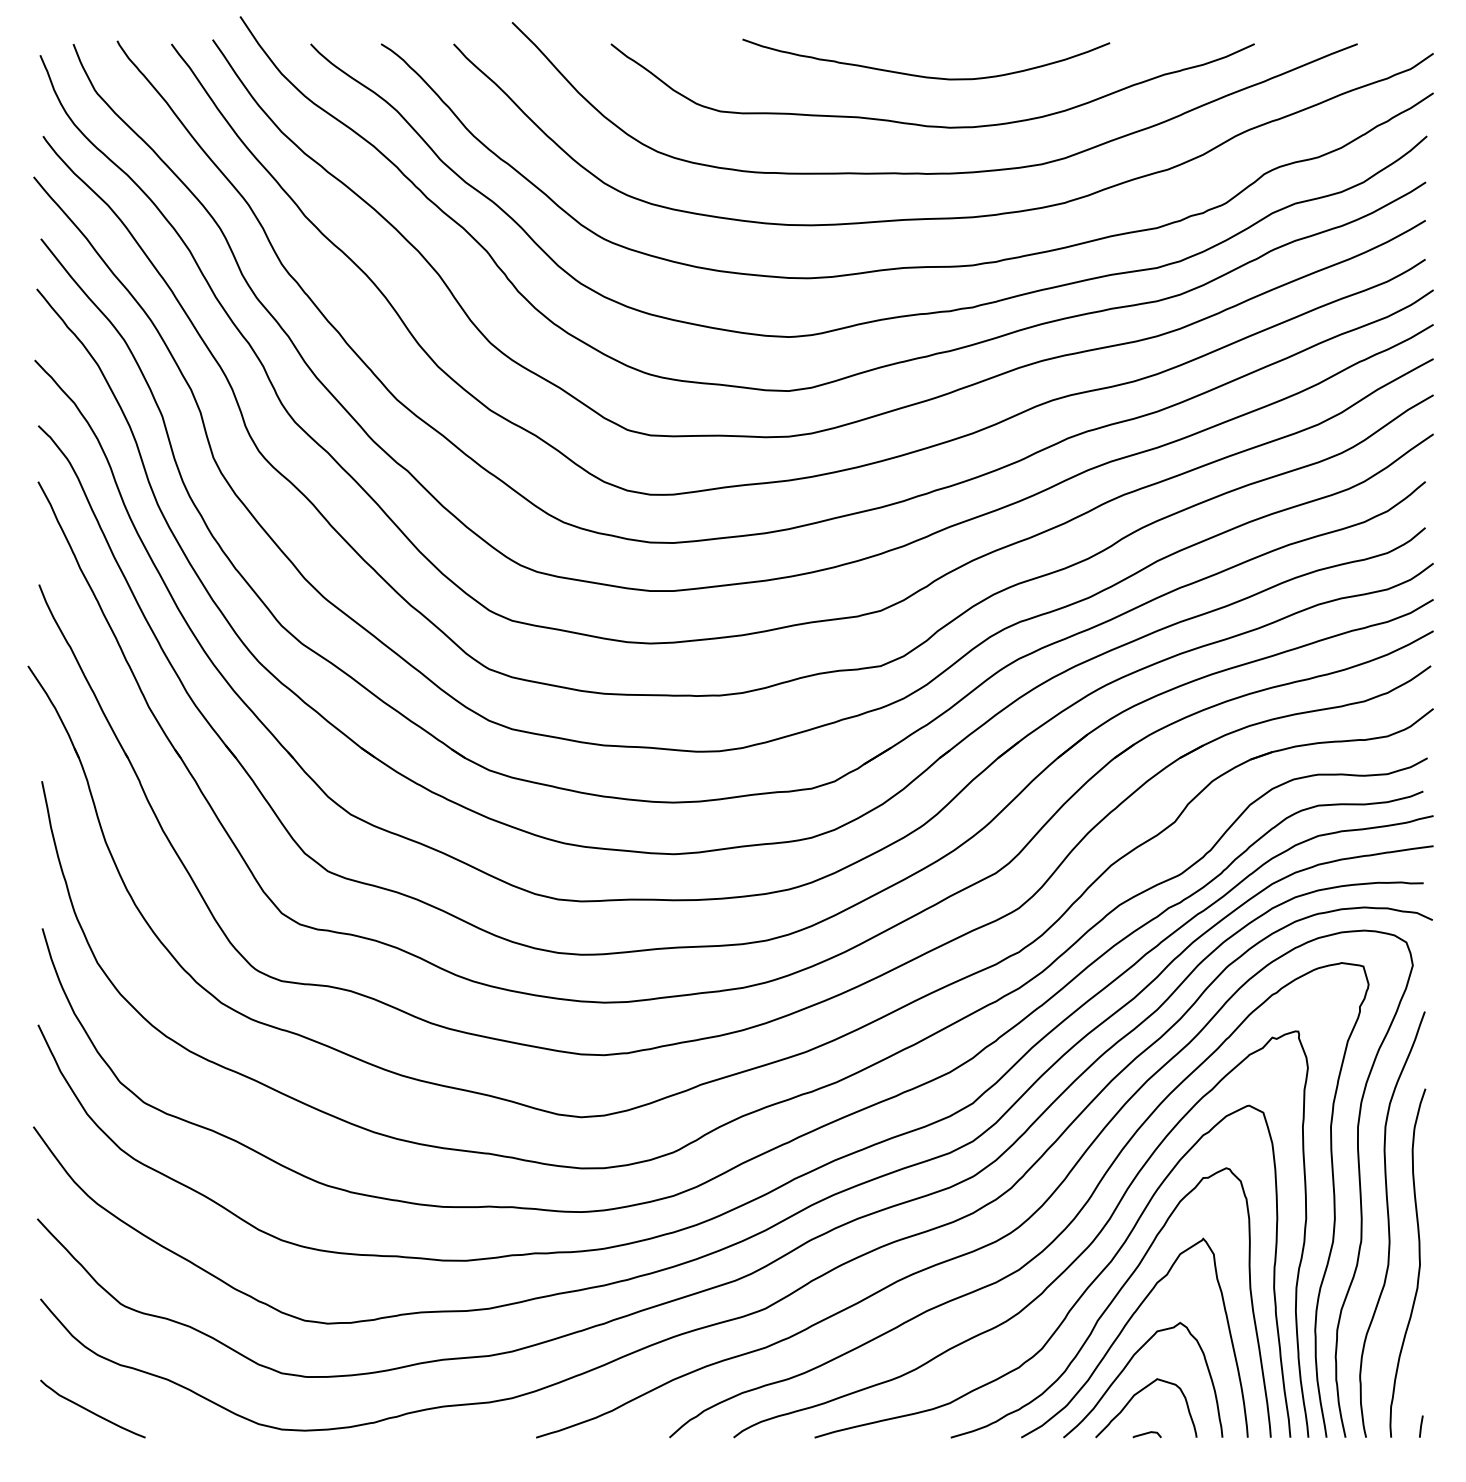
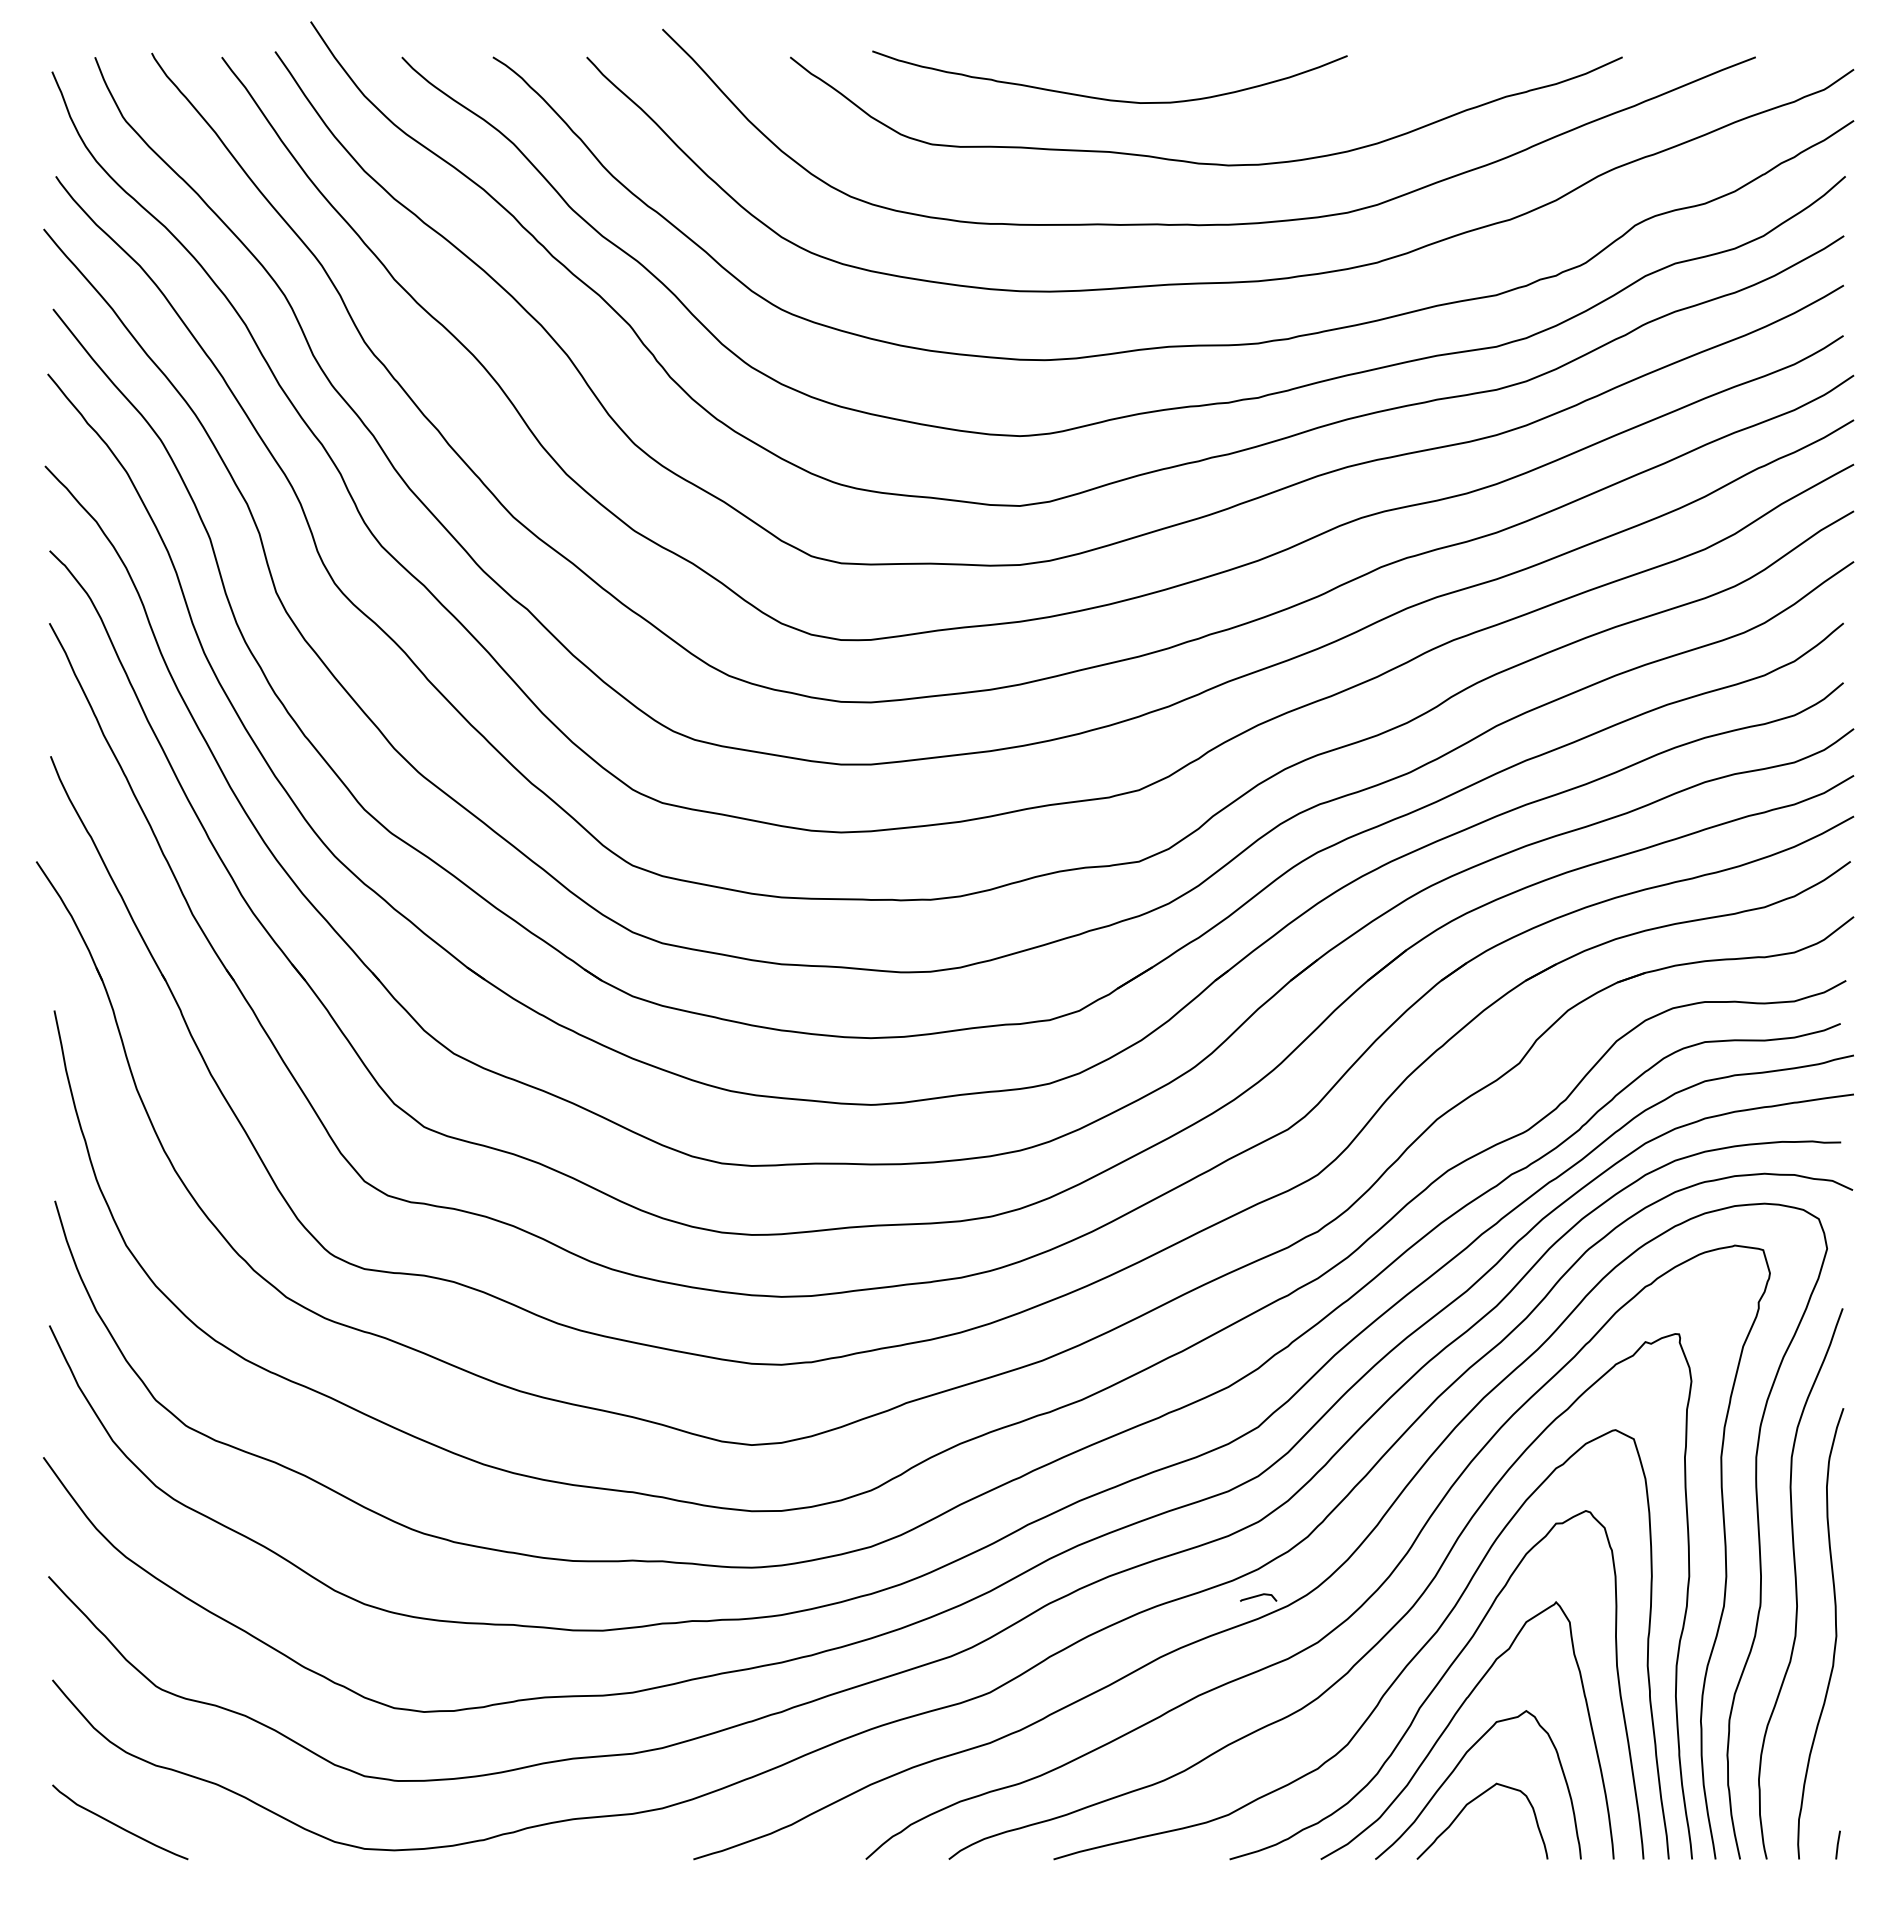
curve: (923, 75) -> (1106, 98), moved
line: (1147, 1433) -> (1258, 1596), moved

